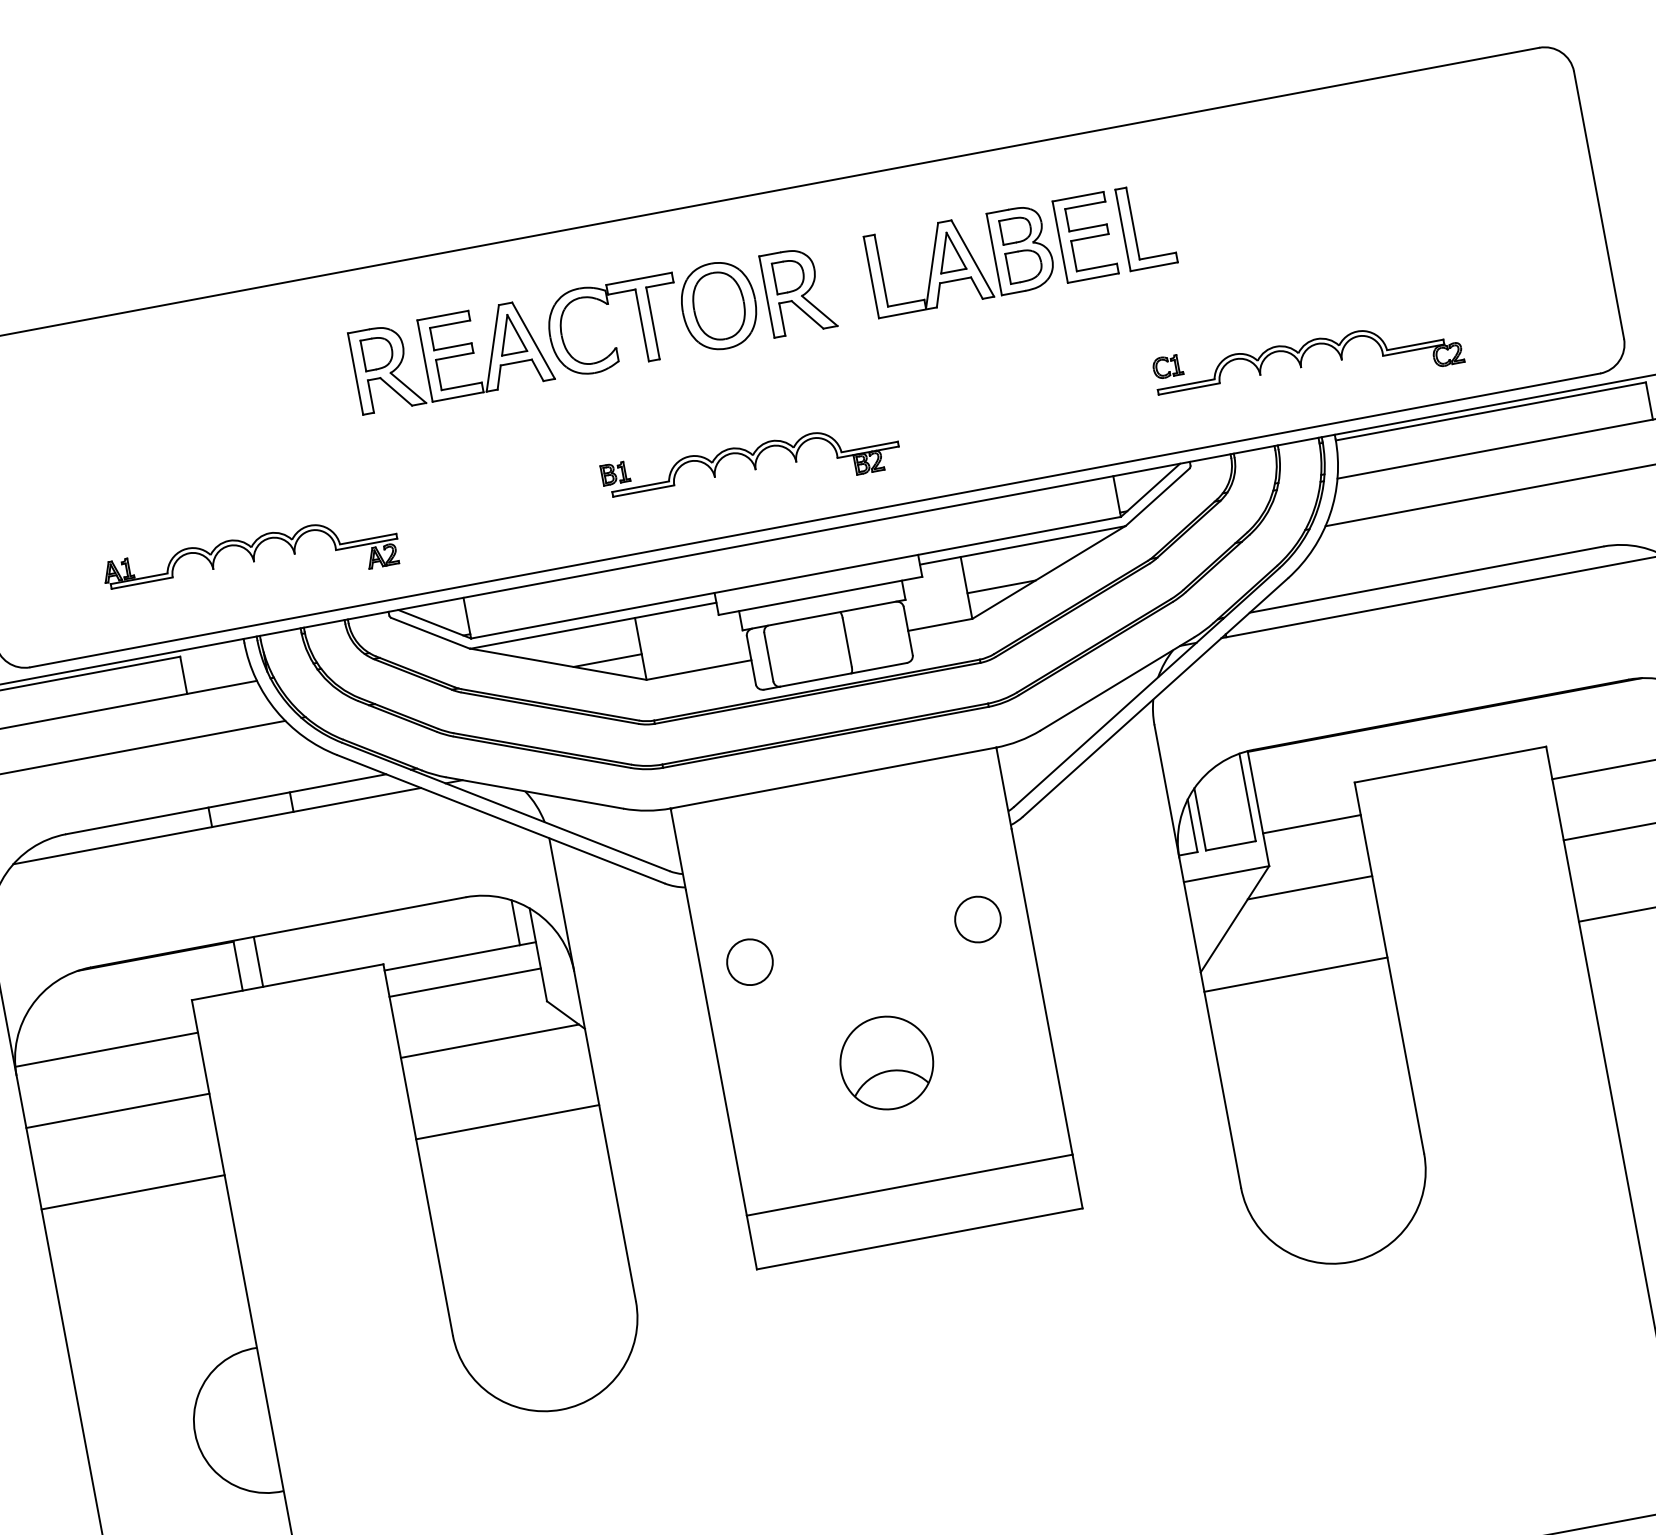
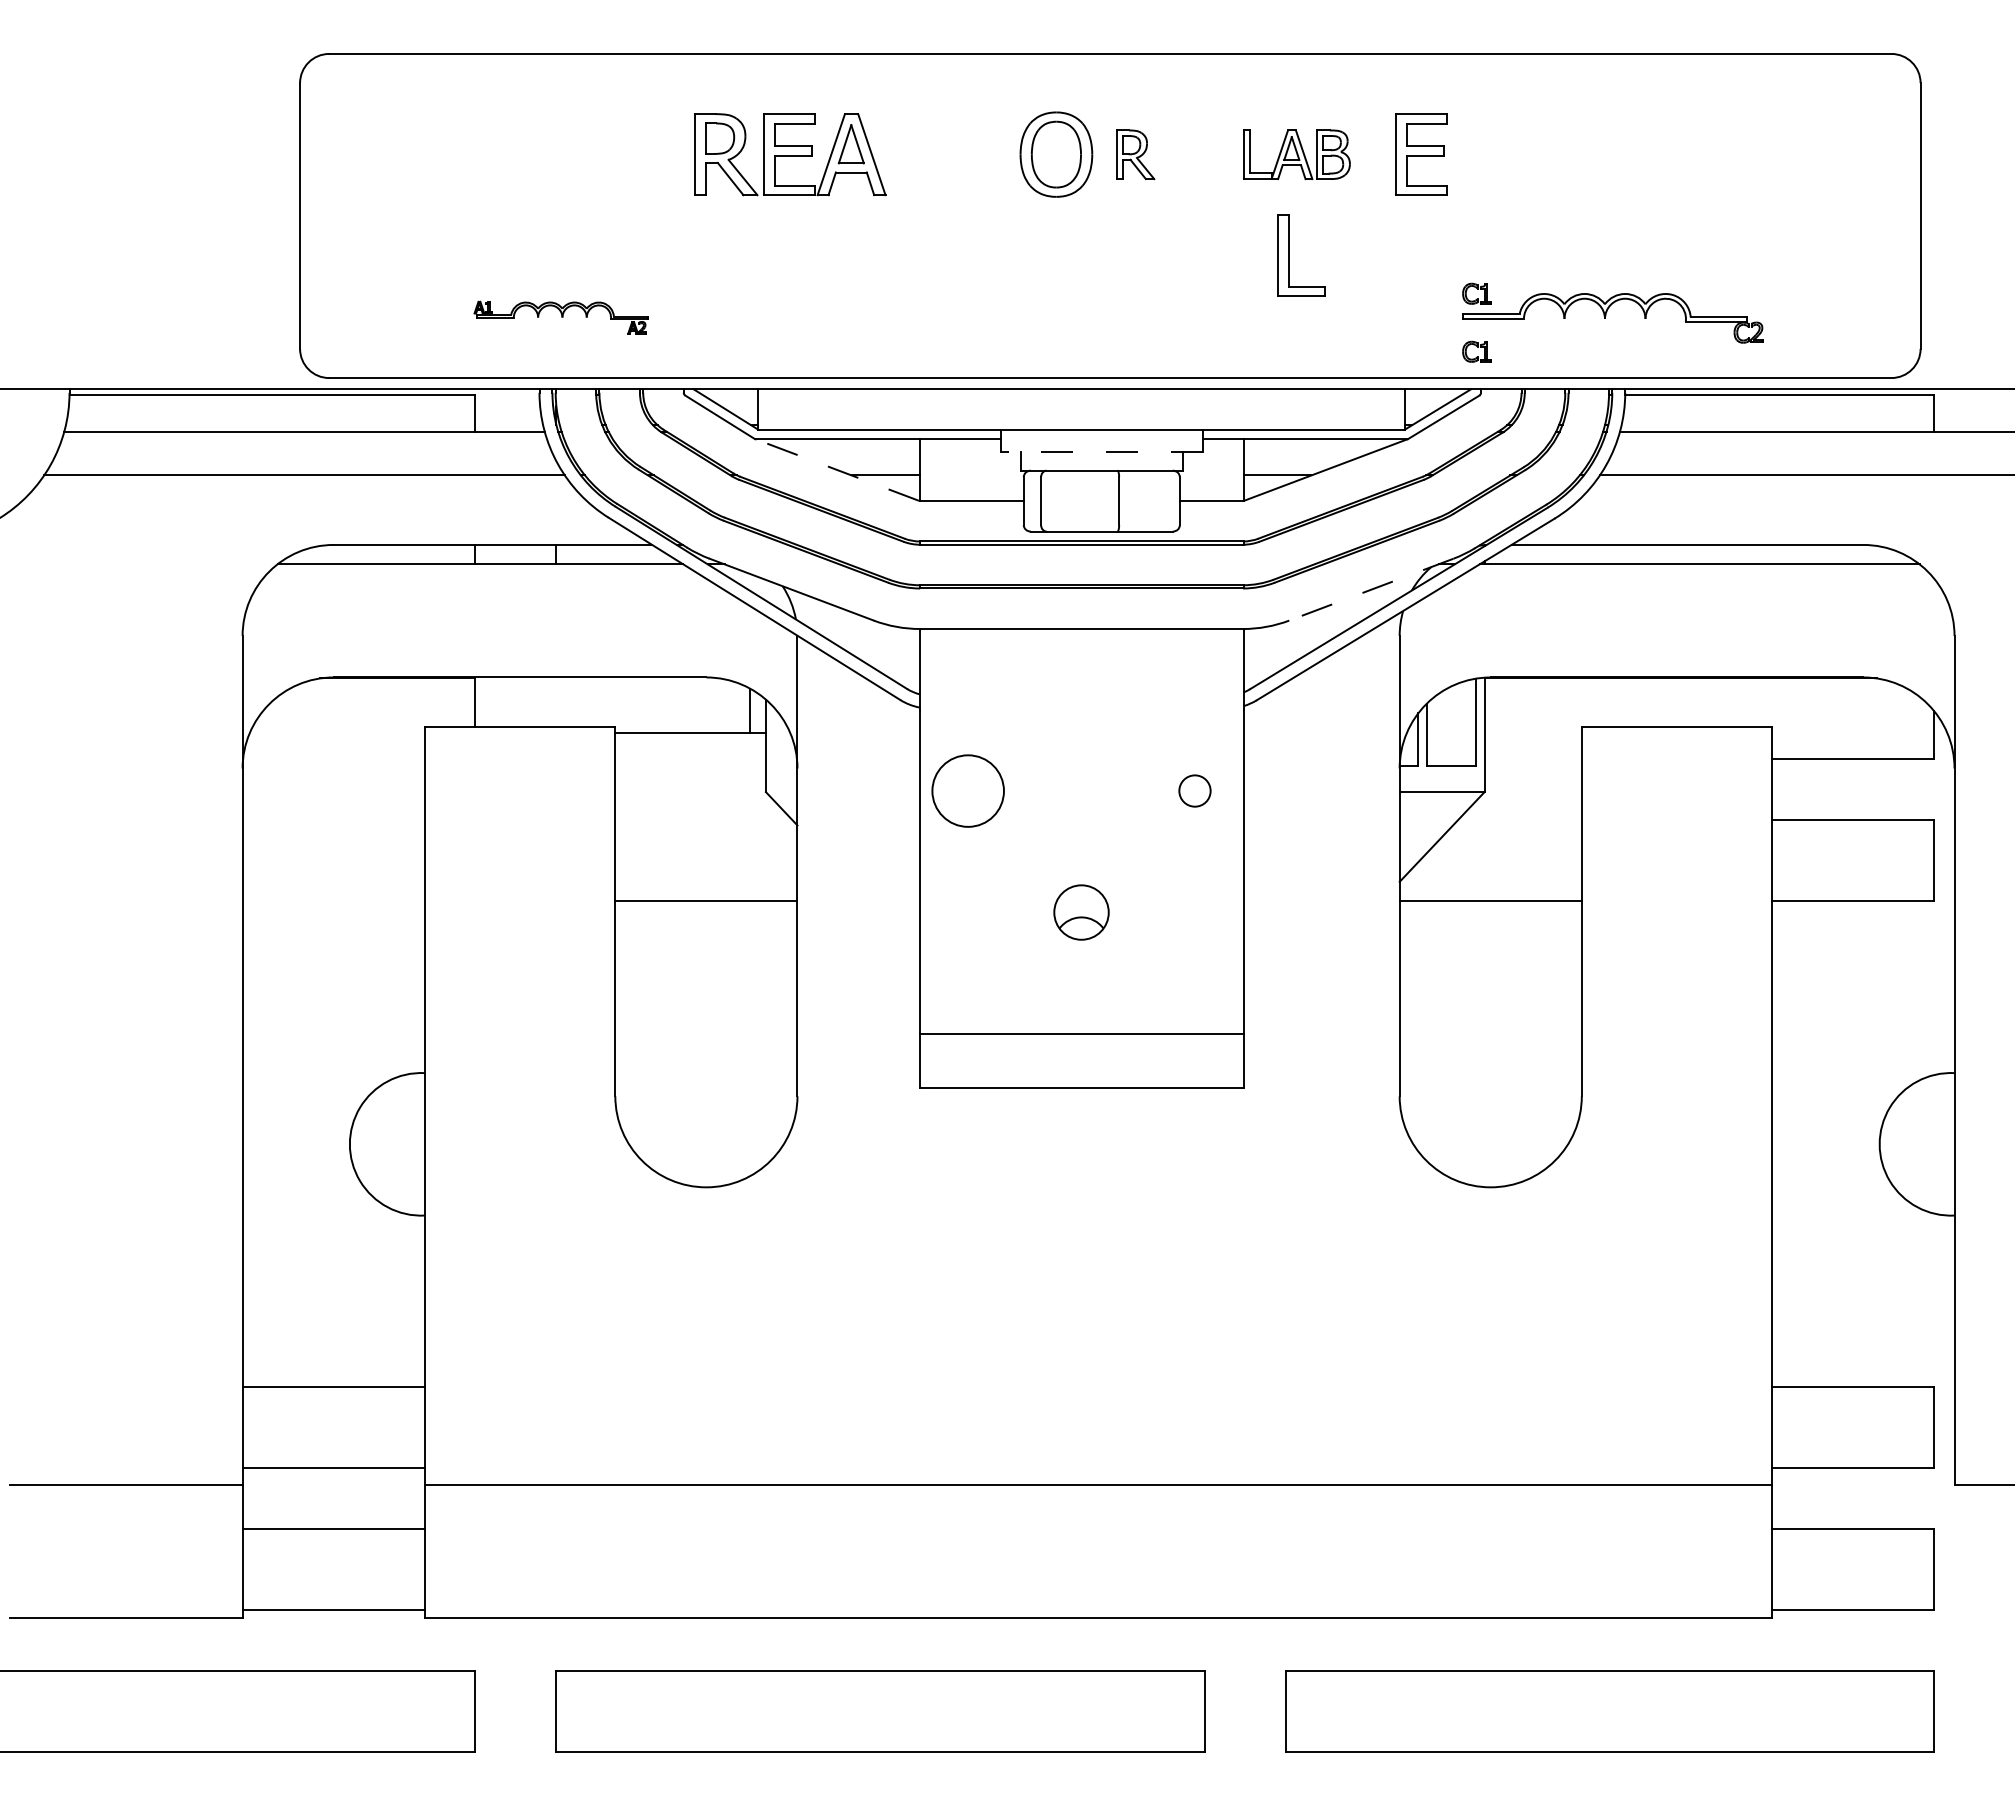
part: (1134, 228) -> (1289, 255), moved
part: (960, 260) -> (1296, 154), size x0.6
part: (798, 291) -> (1135, 154), size x0.6
part: (608, 304) -> (950, 133), removed
part: (1178, 424) -> (1476, 351), added
part: (751, 466) -> (1058, 314), removed
part: (251, 562) -> (560, 317), size x0.6
line: (820, 595) -> (1101, 451), solid -> dashed
line: (557, 663) -> (836, 469), solid -> dashed
line: (1117, 683) -> (1371, 589), solid -> dashed
line: (1311, 824) -> (1532, 759), removed
line: (1309, 888) -> (1519, 820), removed
circle: (977, 919) -> (1194, 790), size x0.7
circle: (749, 961) -> (967, 790), size x1.6
line: (258, 962) -> (495, 702), removed
line: (465, 982) -> (690, 759), removed
line: (489, 1041) -> (703, 820), removed
line: (106, 1049) -> (333, 759), removed
part: (886, 1062) -> (1081, 912), size x0.6
line: (117, 1111) -> (333, 820), removed
line: (133, 1192) -> (333, 901), removed

